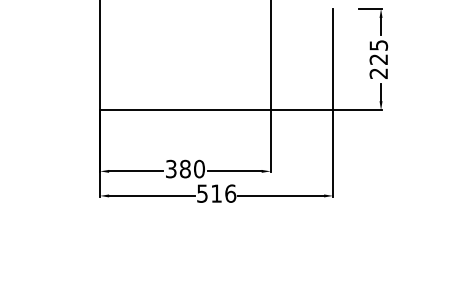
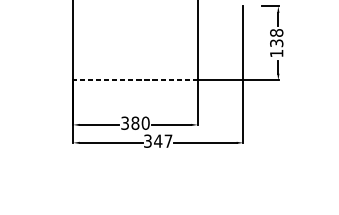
text: (378, 59) -> (276, 43), 225 -> 138
line: (184, 110) -> (134, 80), solid -> dashed
text: (216, 193) -> (158, 141), 516 -> 347

